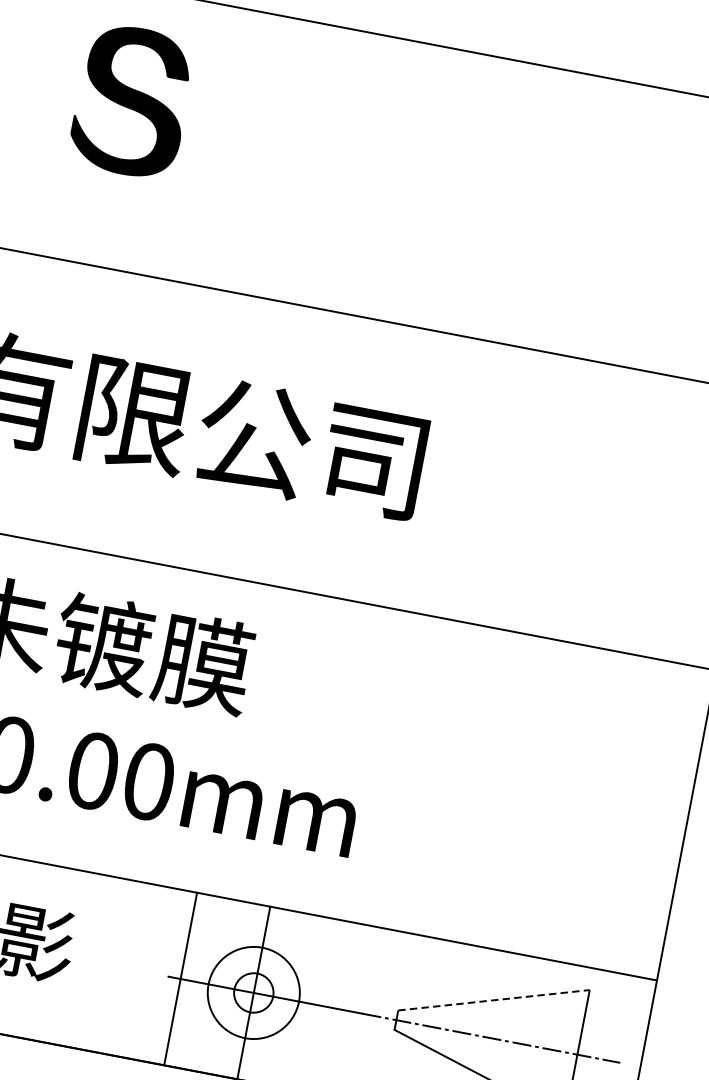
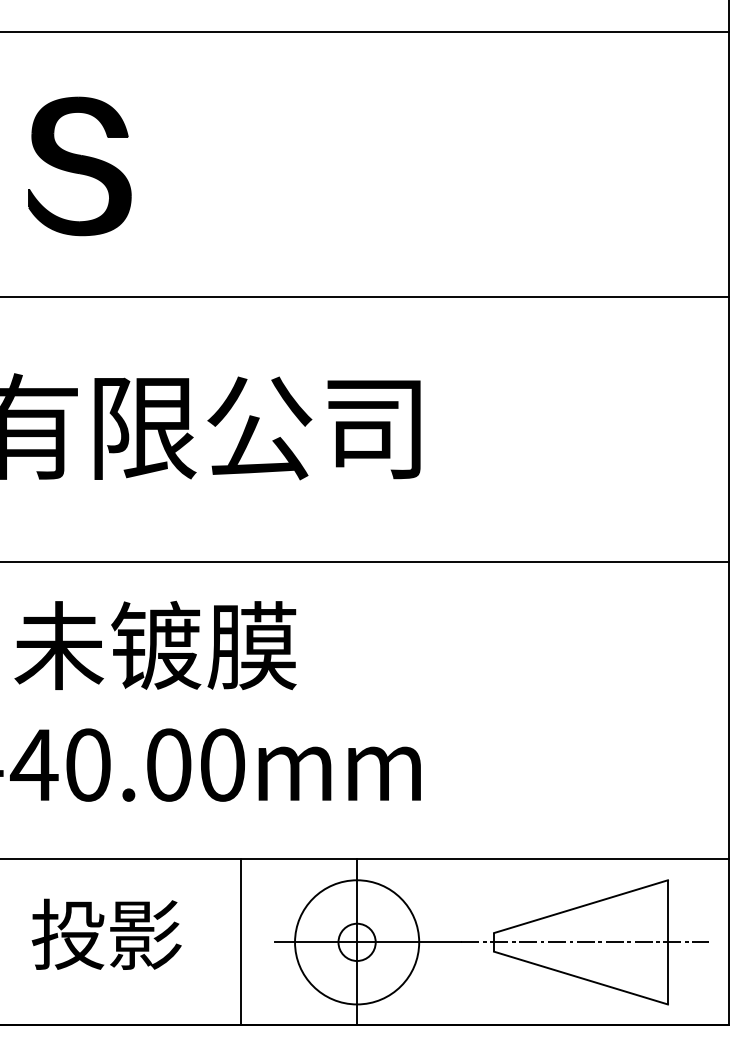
part: (131, 101) -> (79, 166), moved
line: (180, 979) -> (240, 942), moved
circle: (254, 993) -> (357, 942), size x1.43
line: (494, 1000) -> (581, 906), dashed -> solid

